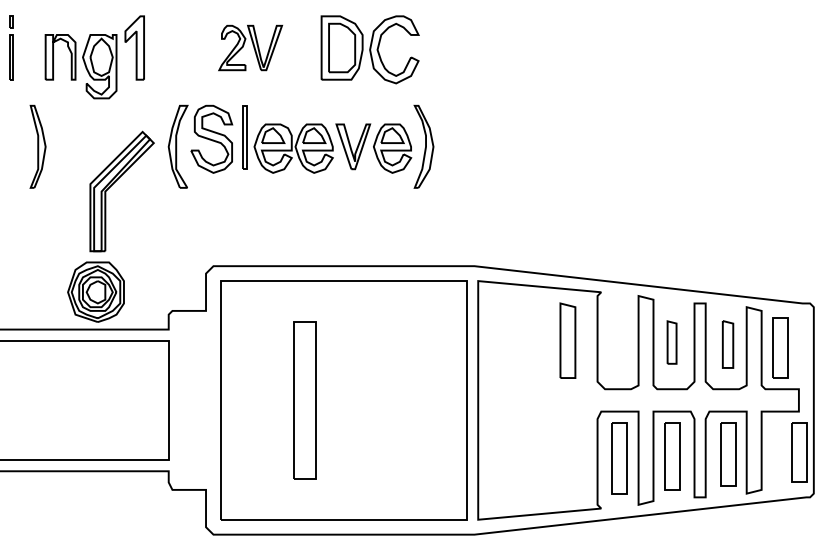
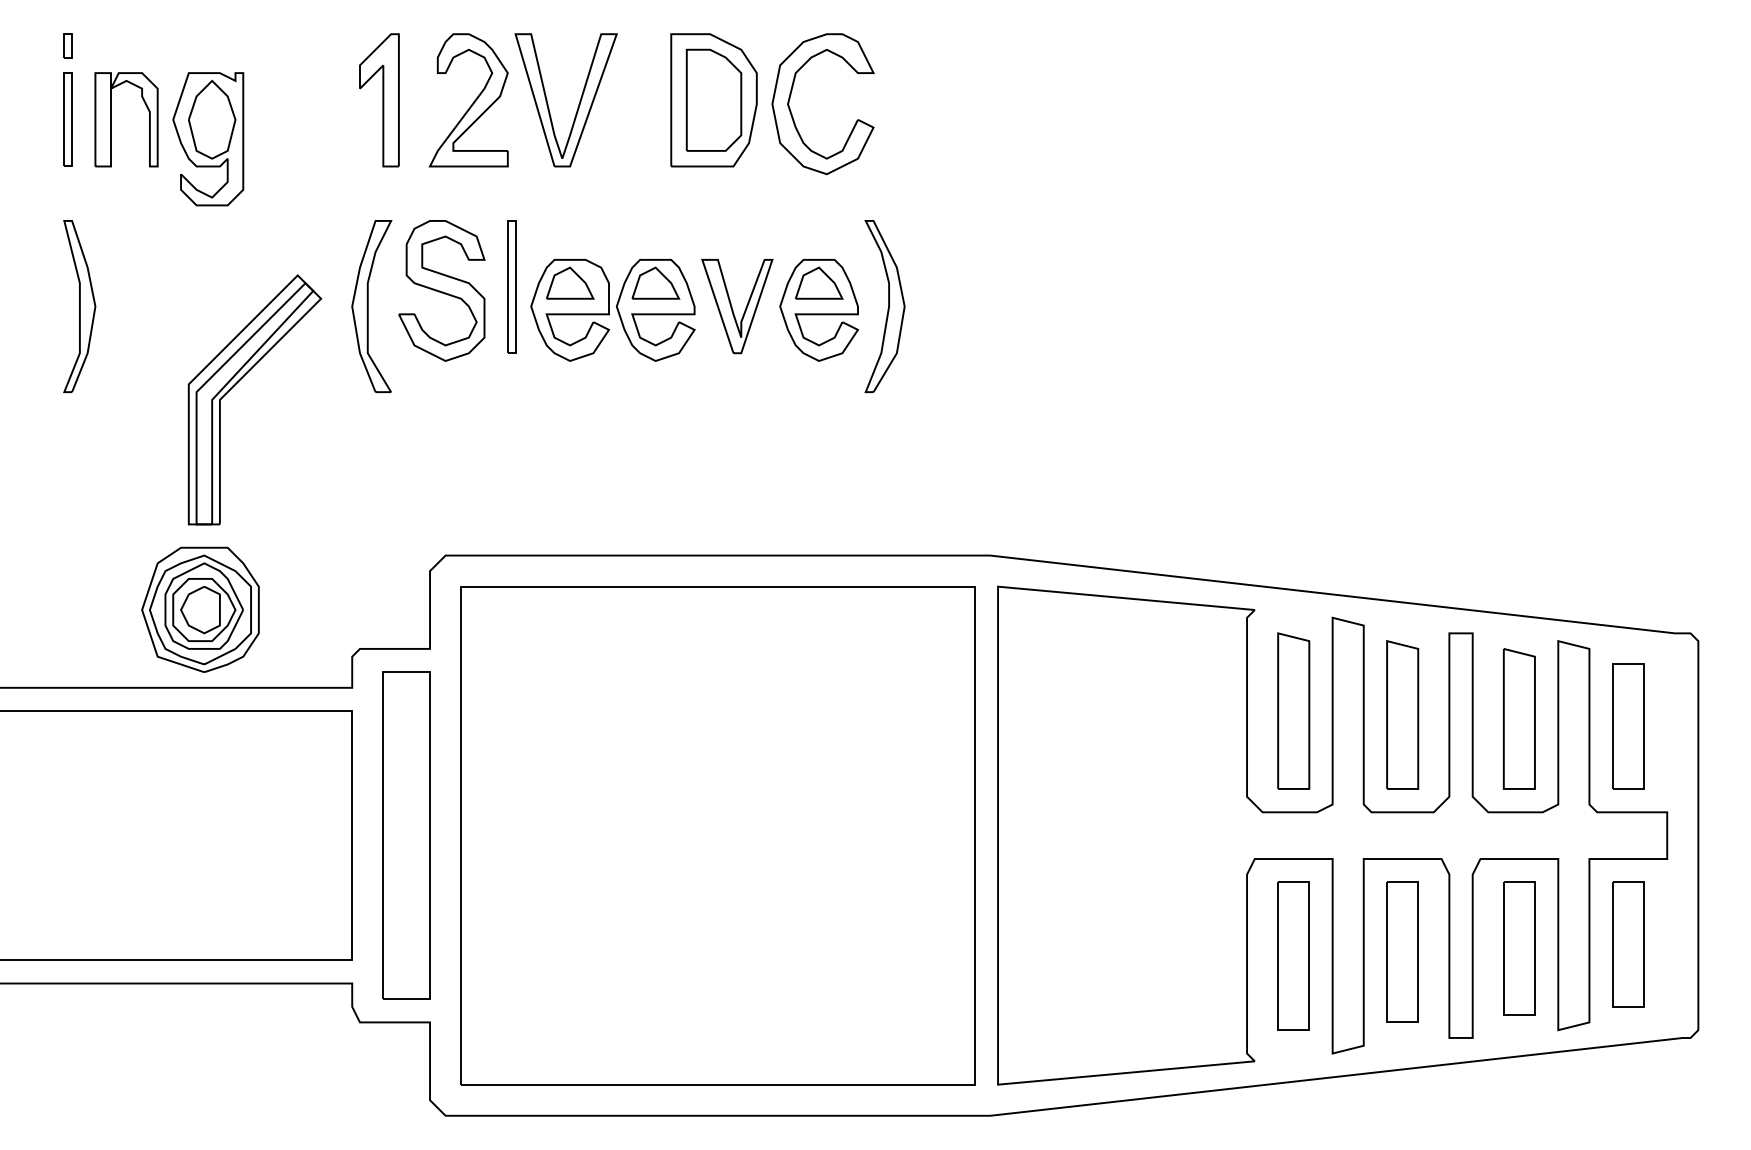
line: (10, 47) -> (65, 99), moved
part: (134, 47) -> (378, 99), moved
part: (250, 47) -> (522, 99), size x1.43
part: (567, 340) -> (1292, 710), moved
part: (671, 342) -> (1401, 714), size x1.67
part: (727, 344) -> (1518, 718), size x1.43
part: (304, 400) -> (405, 835), moved
part: (799, 452) -> (1628, 944), moved

